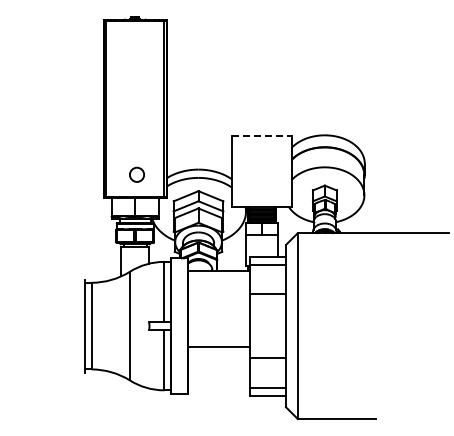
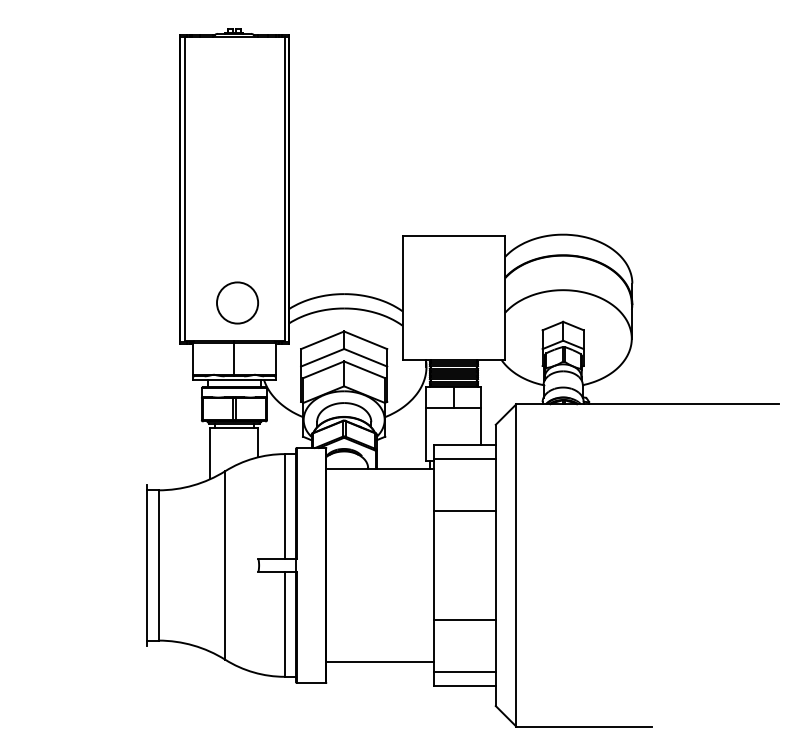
line: (261, 136) -> (453, 236), dashed -> solid
circle: (136, 174) -> (236, 302), size x1.67
line: (219, 346) -> (380, 661), moved

